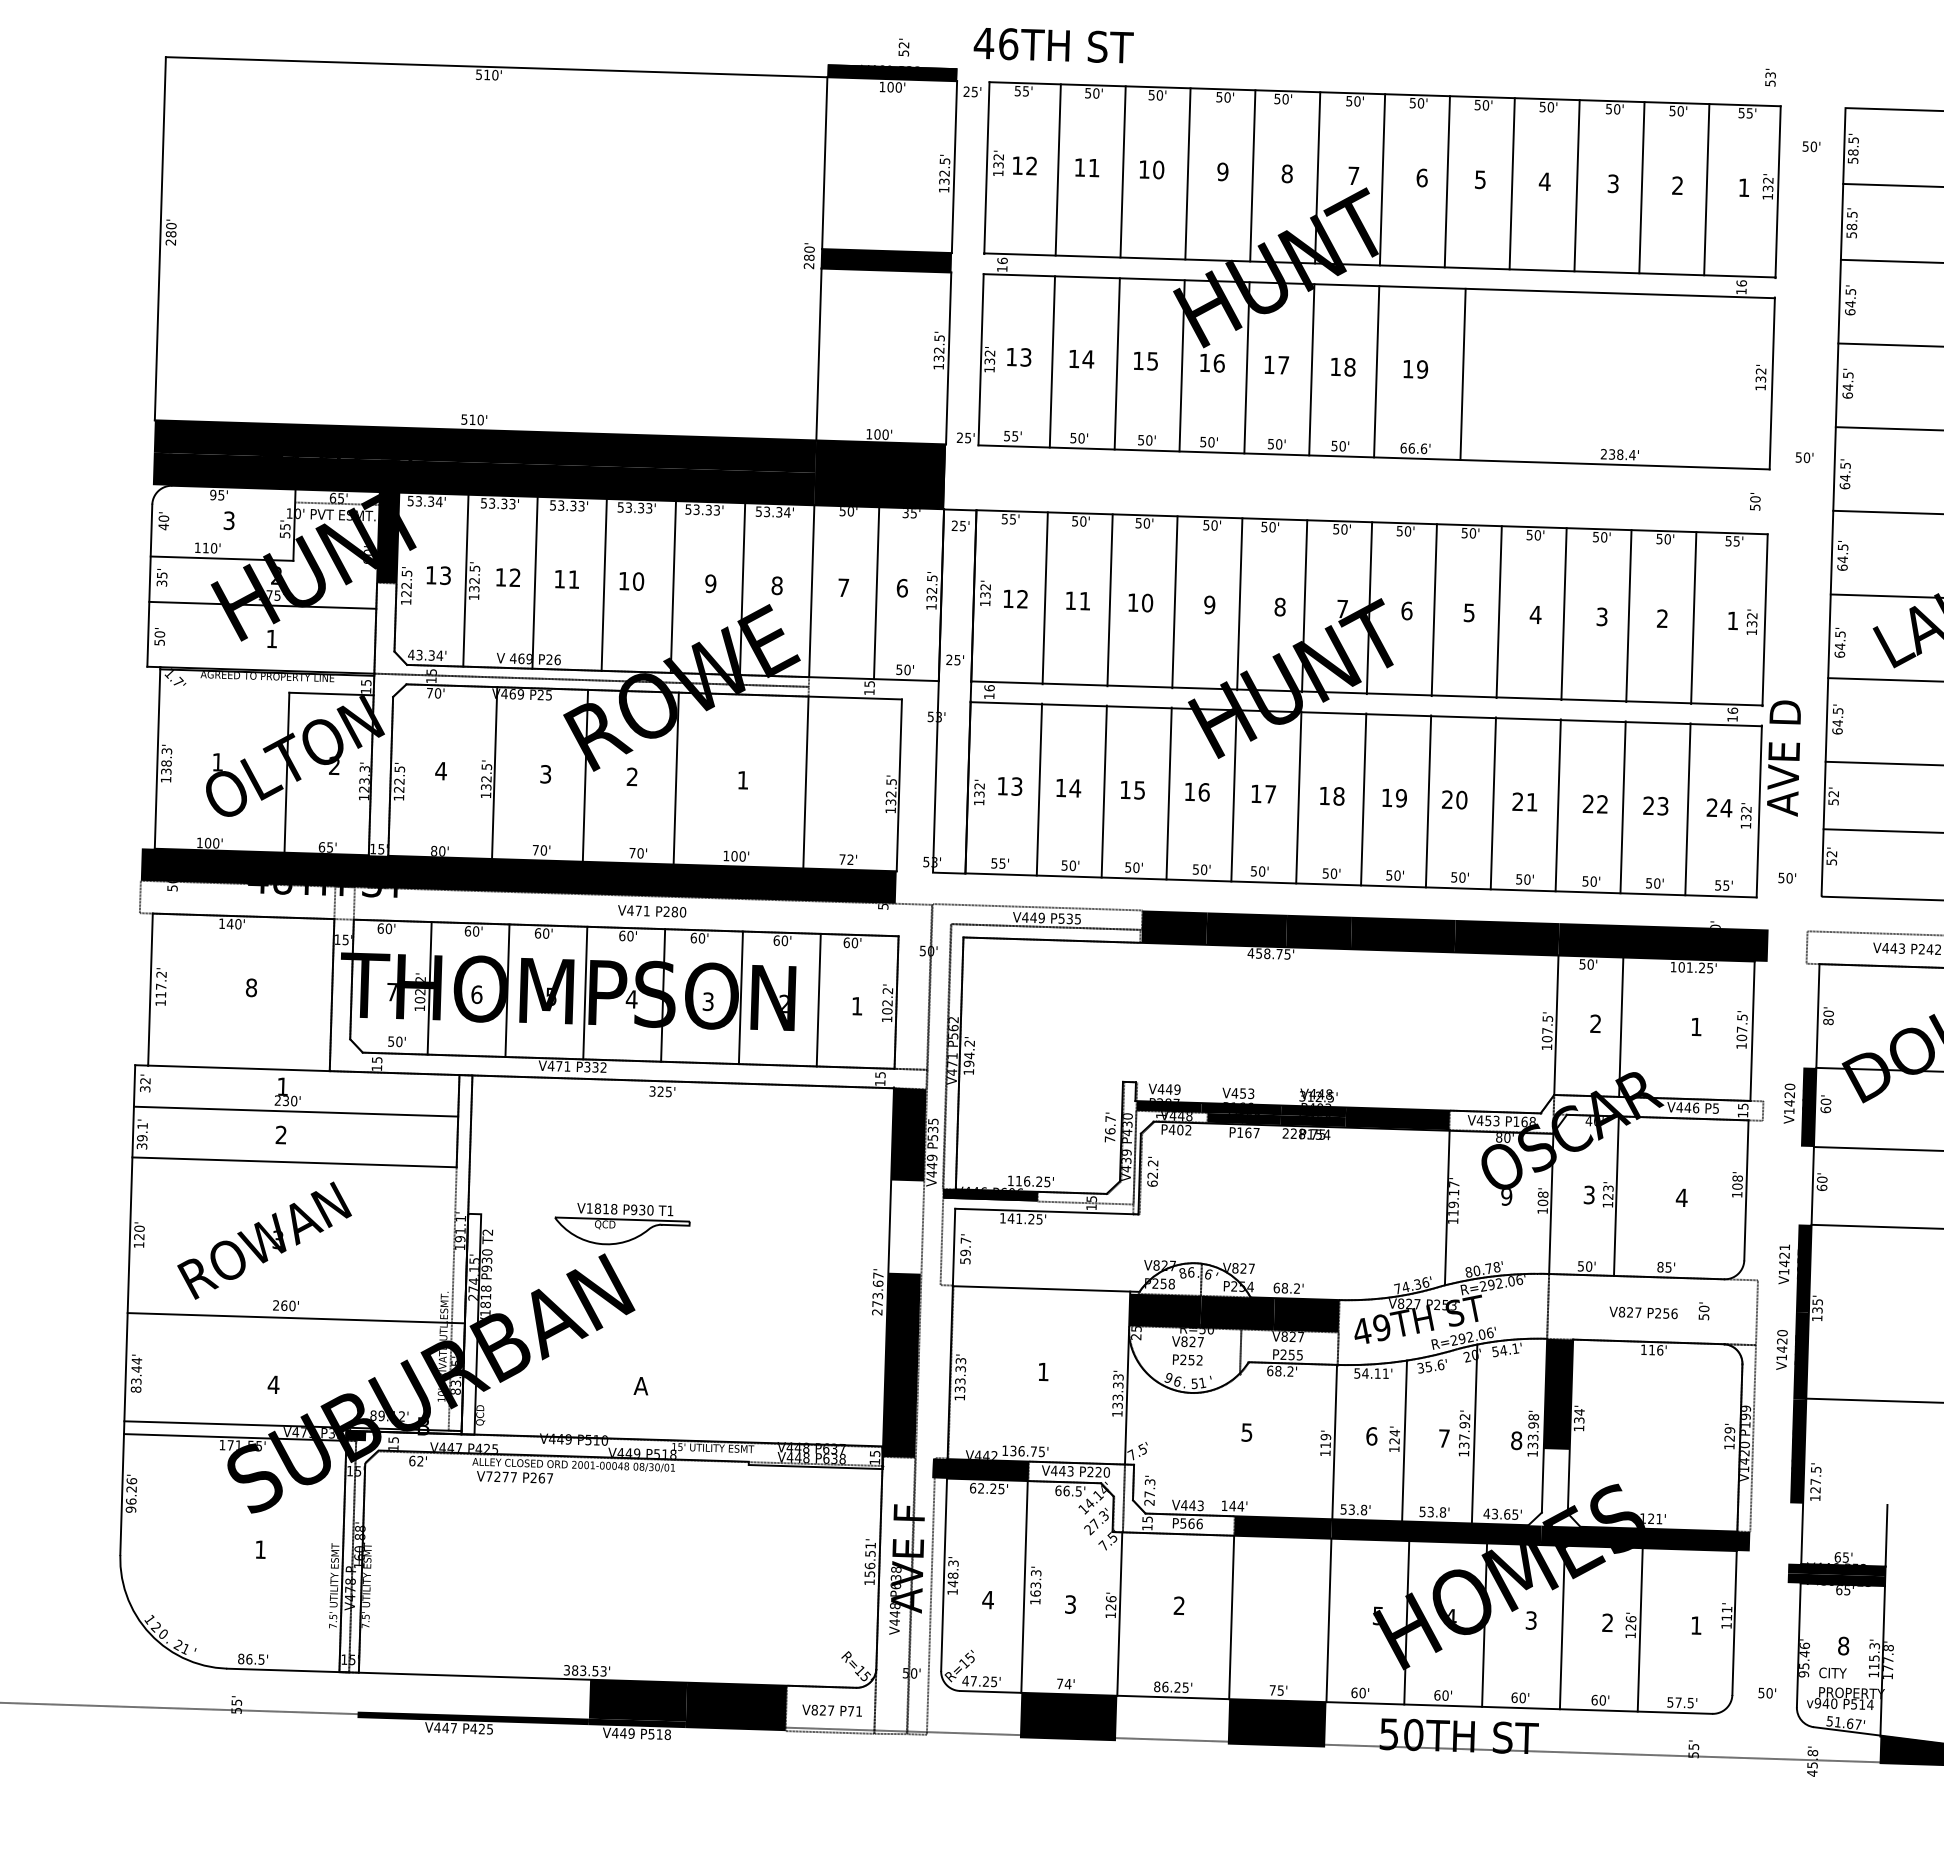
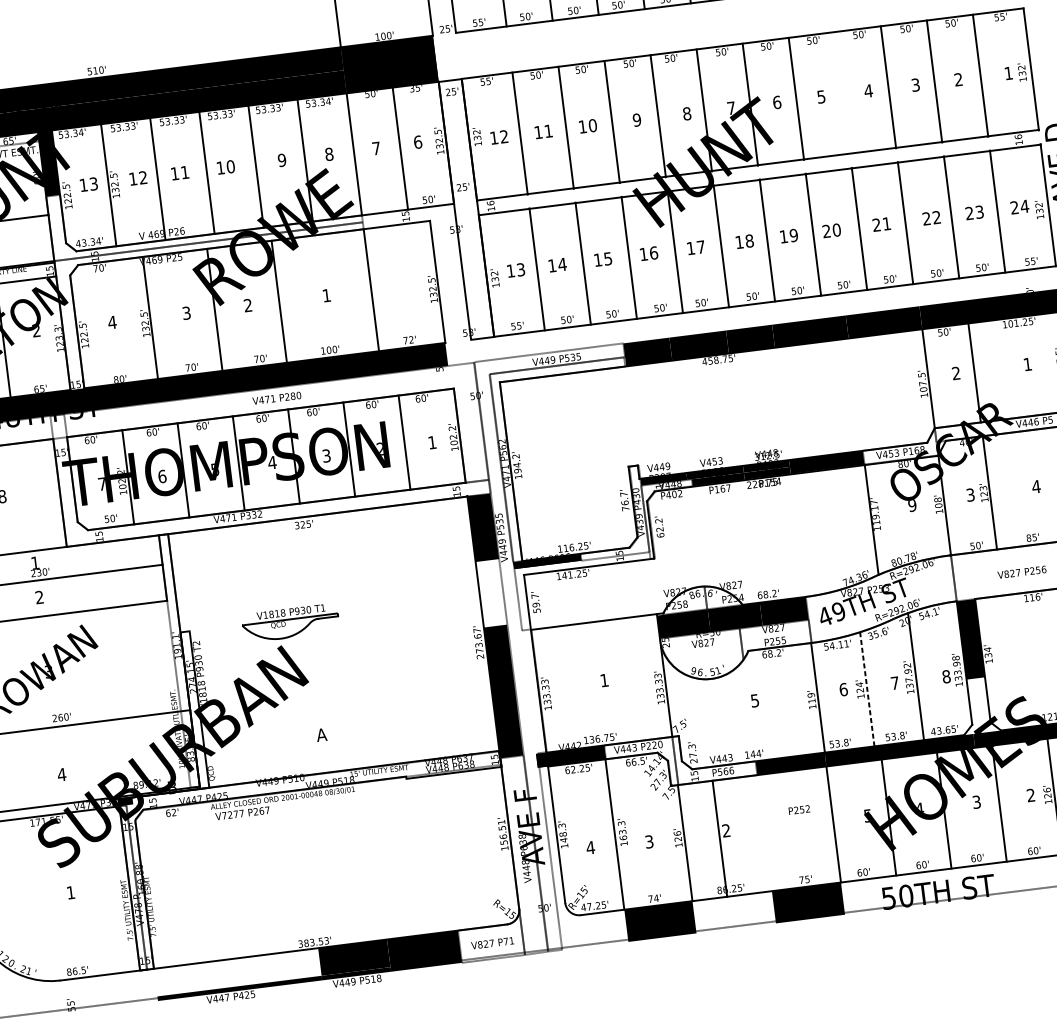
line: (1498, 612) -> (841, 93), removed
text: (1187, 1359) -> (799, 809), moved
line: (1404, 1441) -> (867, 689), solid -> dashed
line: (1231, 1617) -> (719, 838), moved

